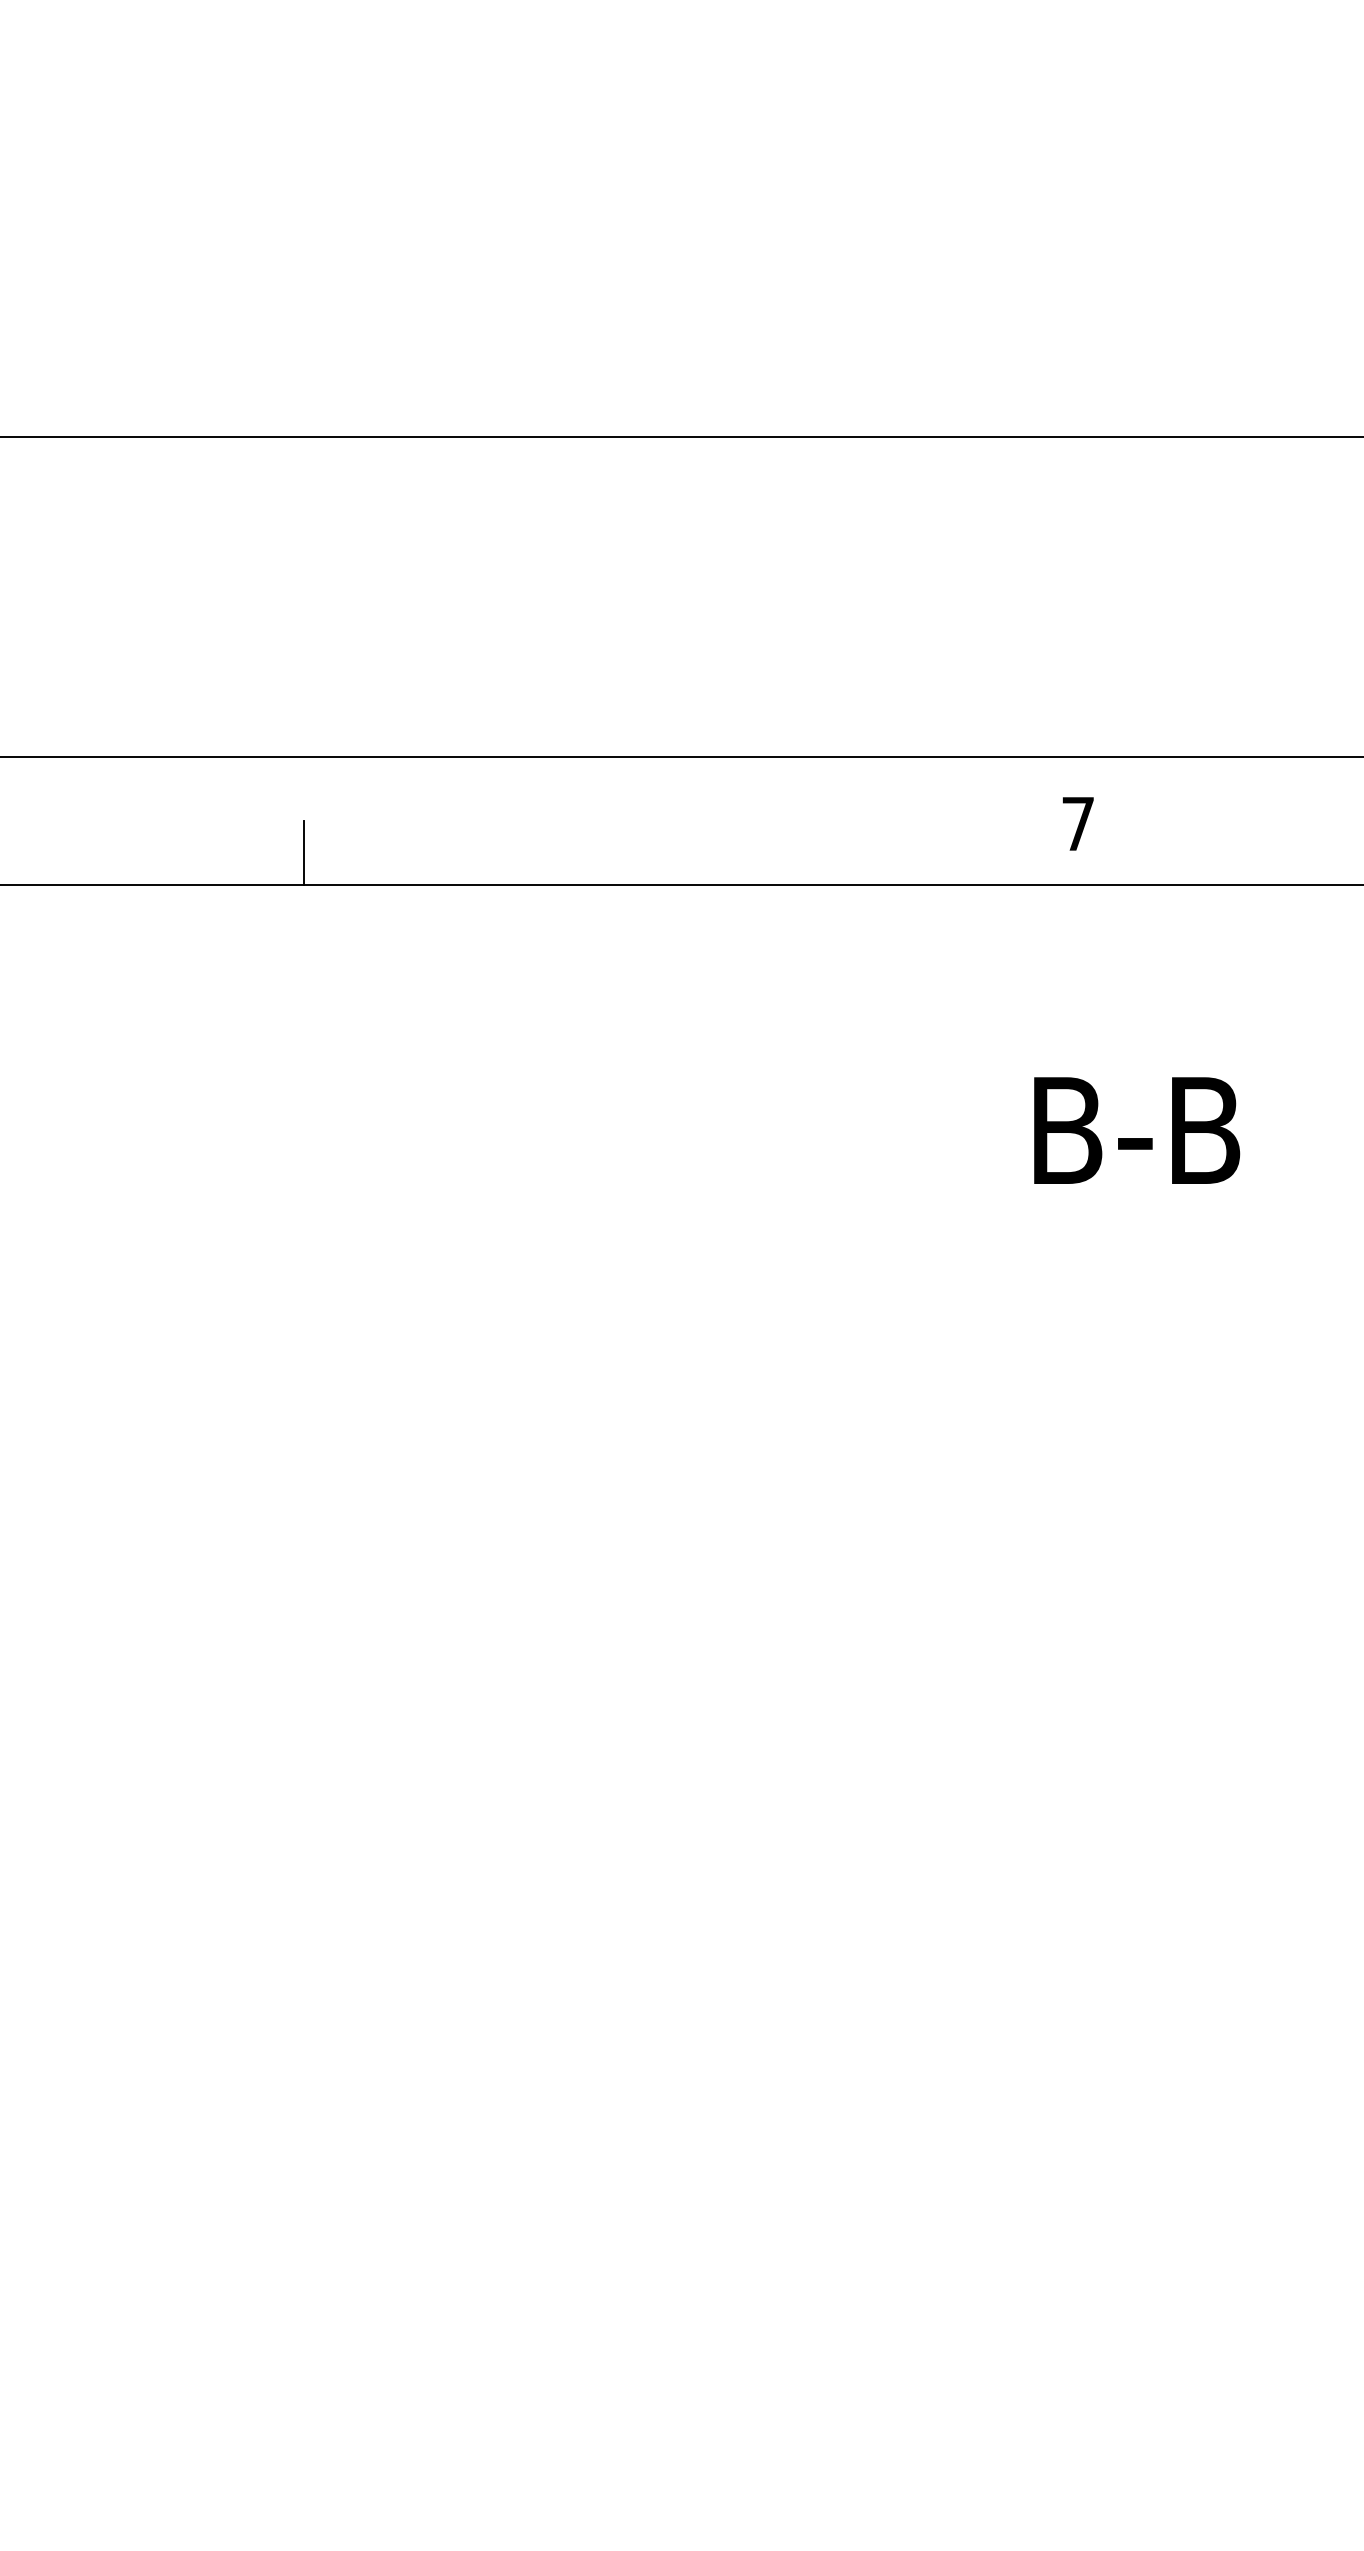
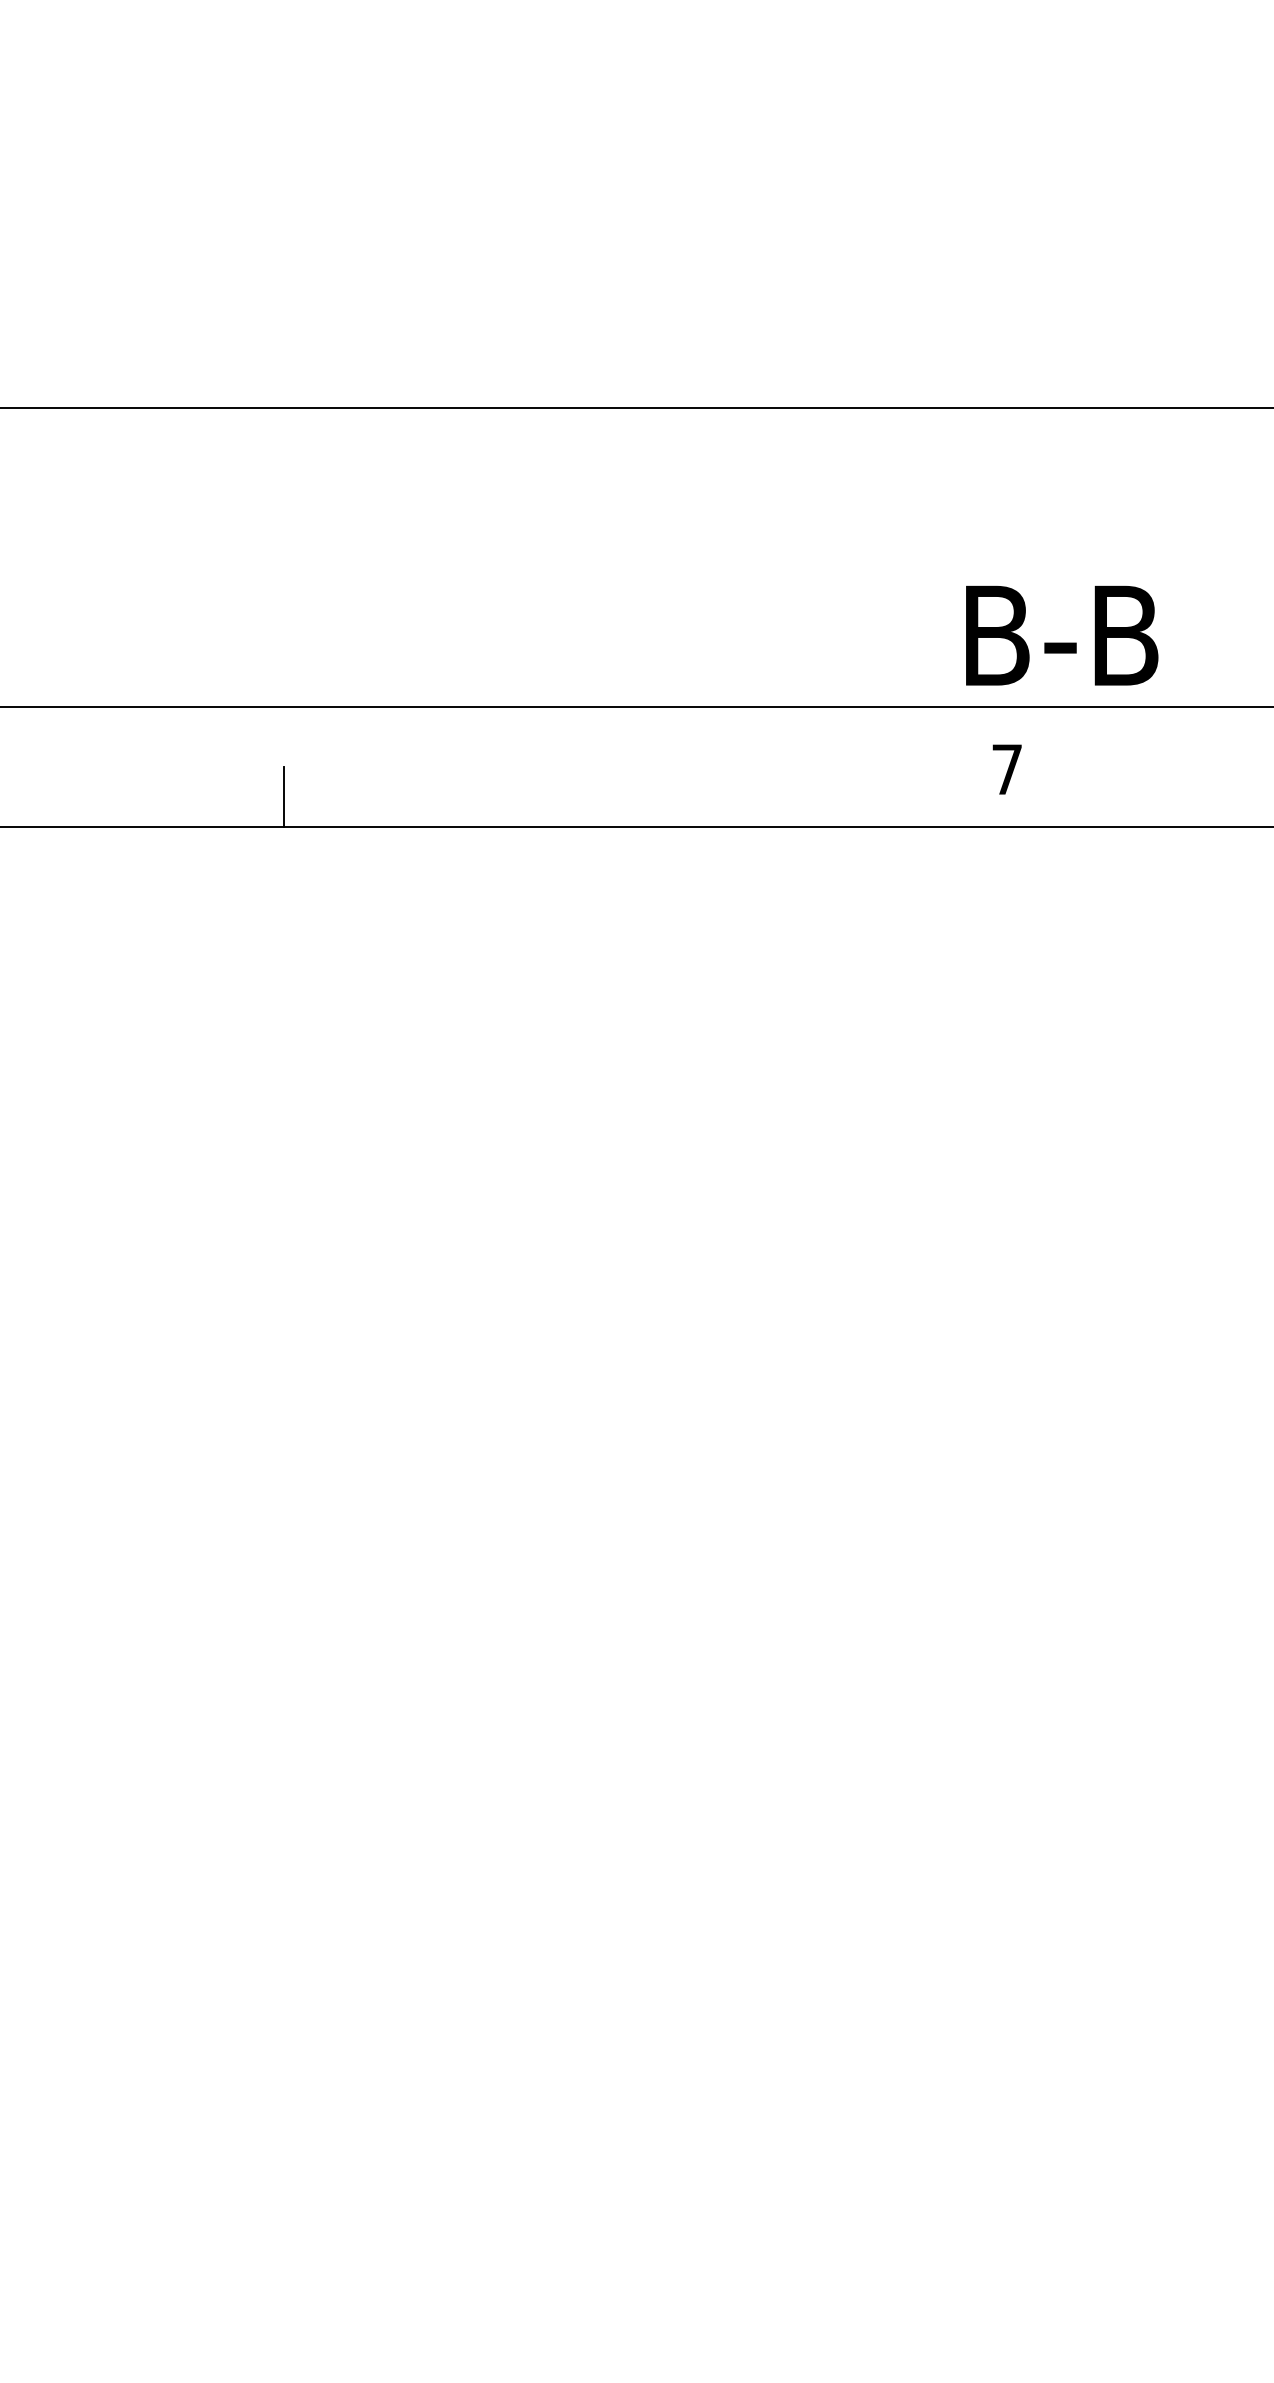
text: (1137, 1130) -> (1062, 635), moved

